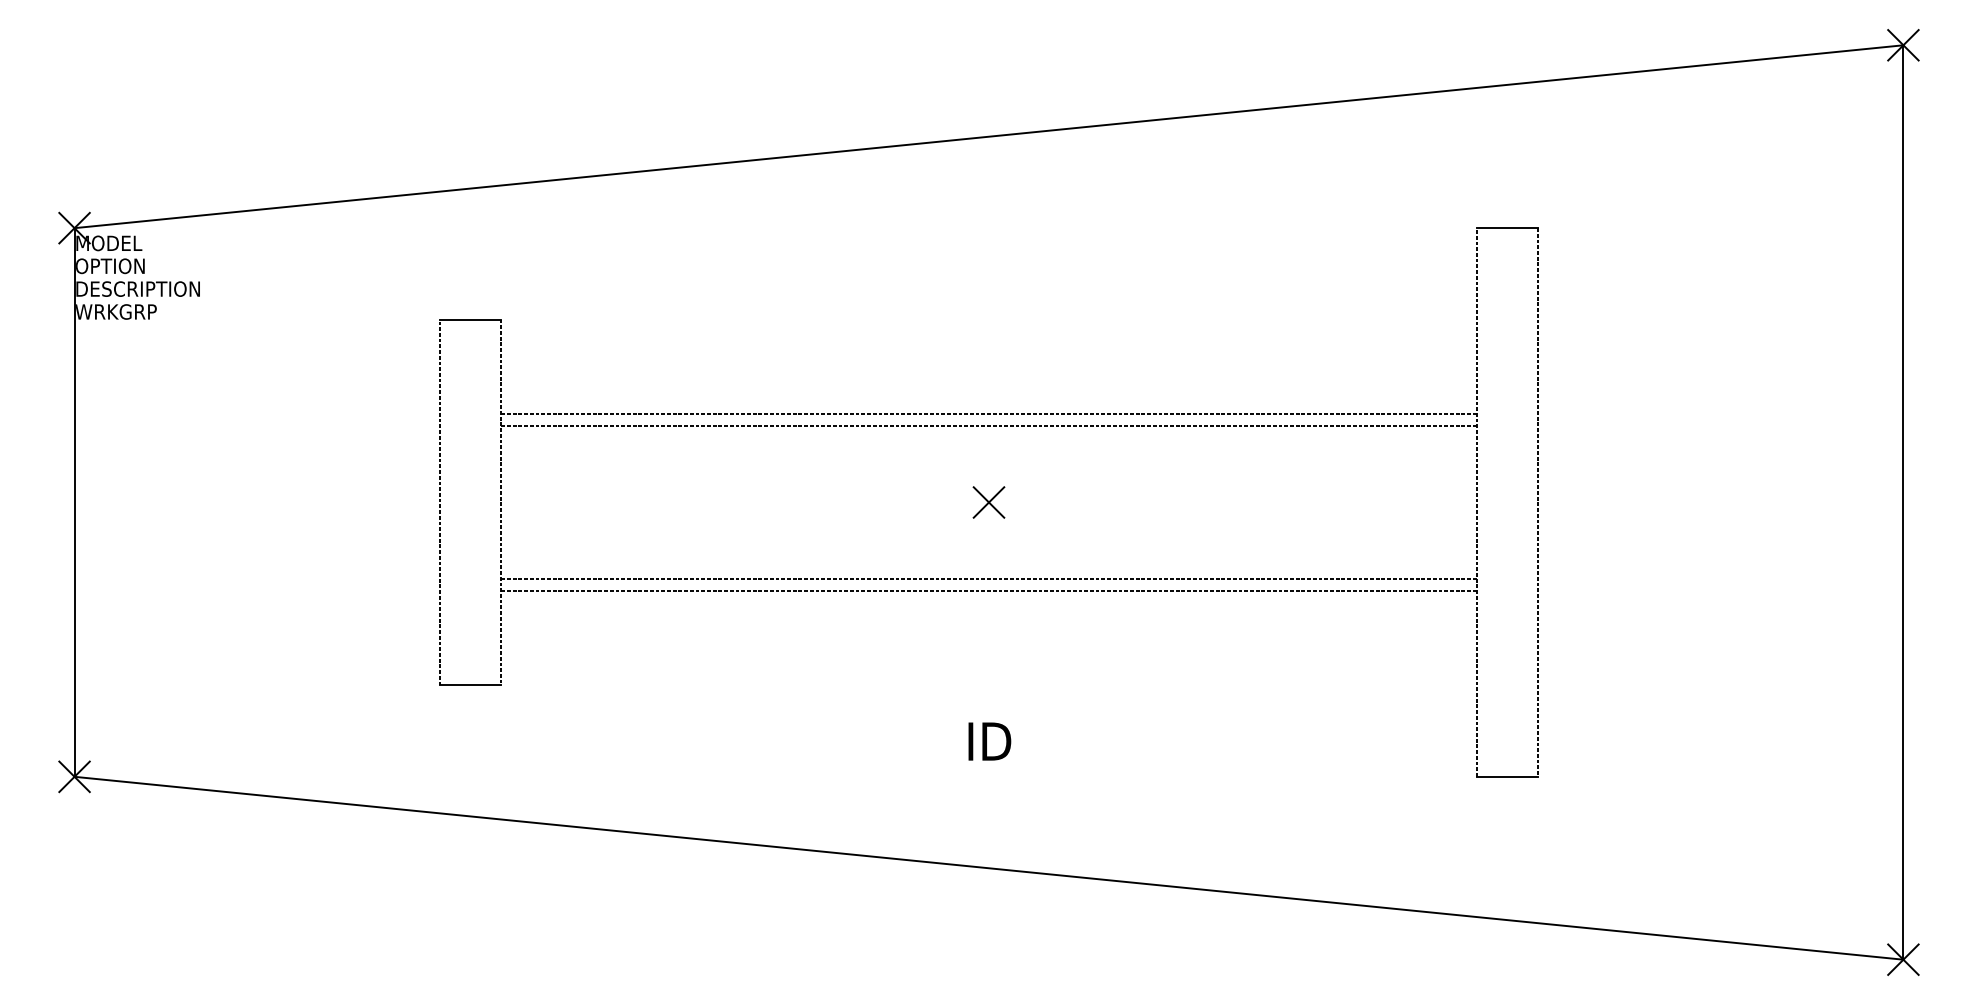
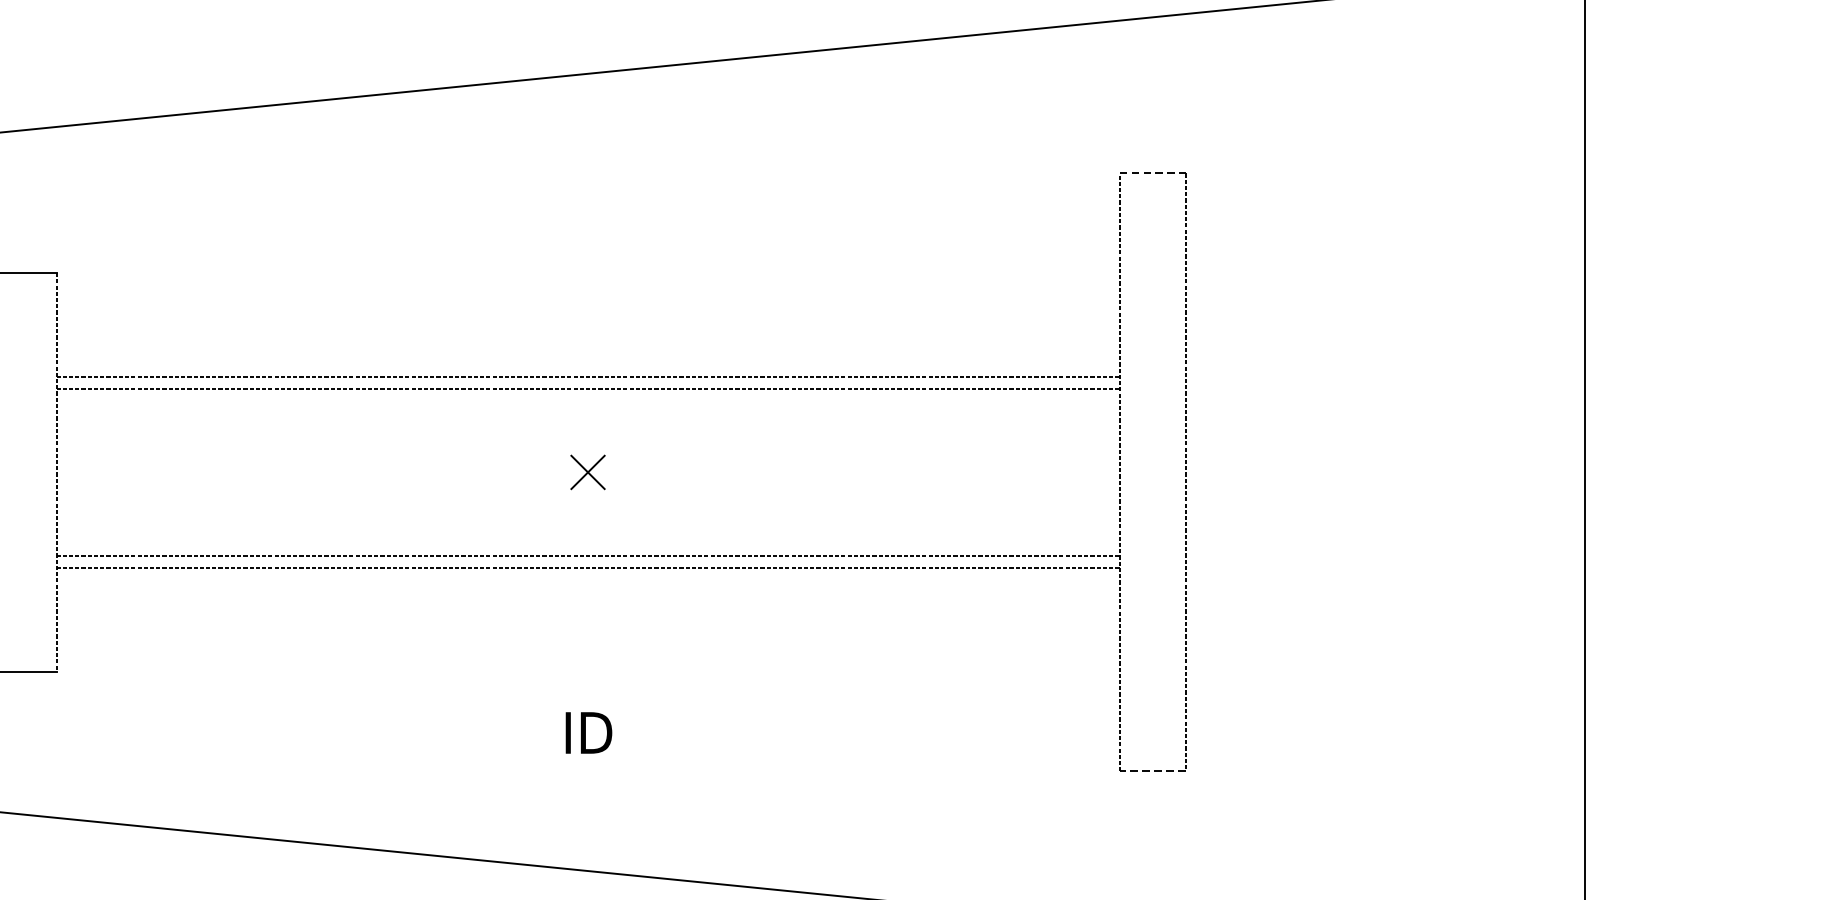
line: (1507, 228) -> (1153, 173), solid -> dashed
line: (1506, 776) -> (1152, 771), solid -> dashed

